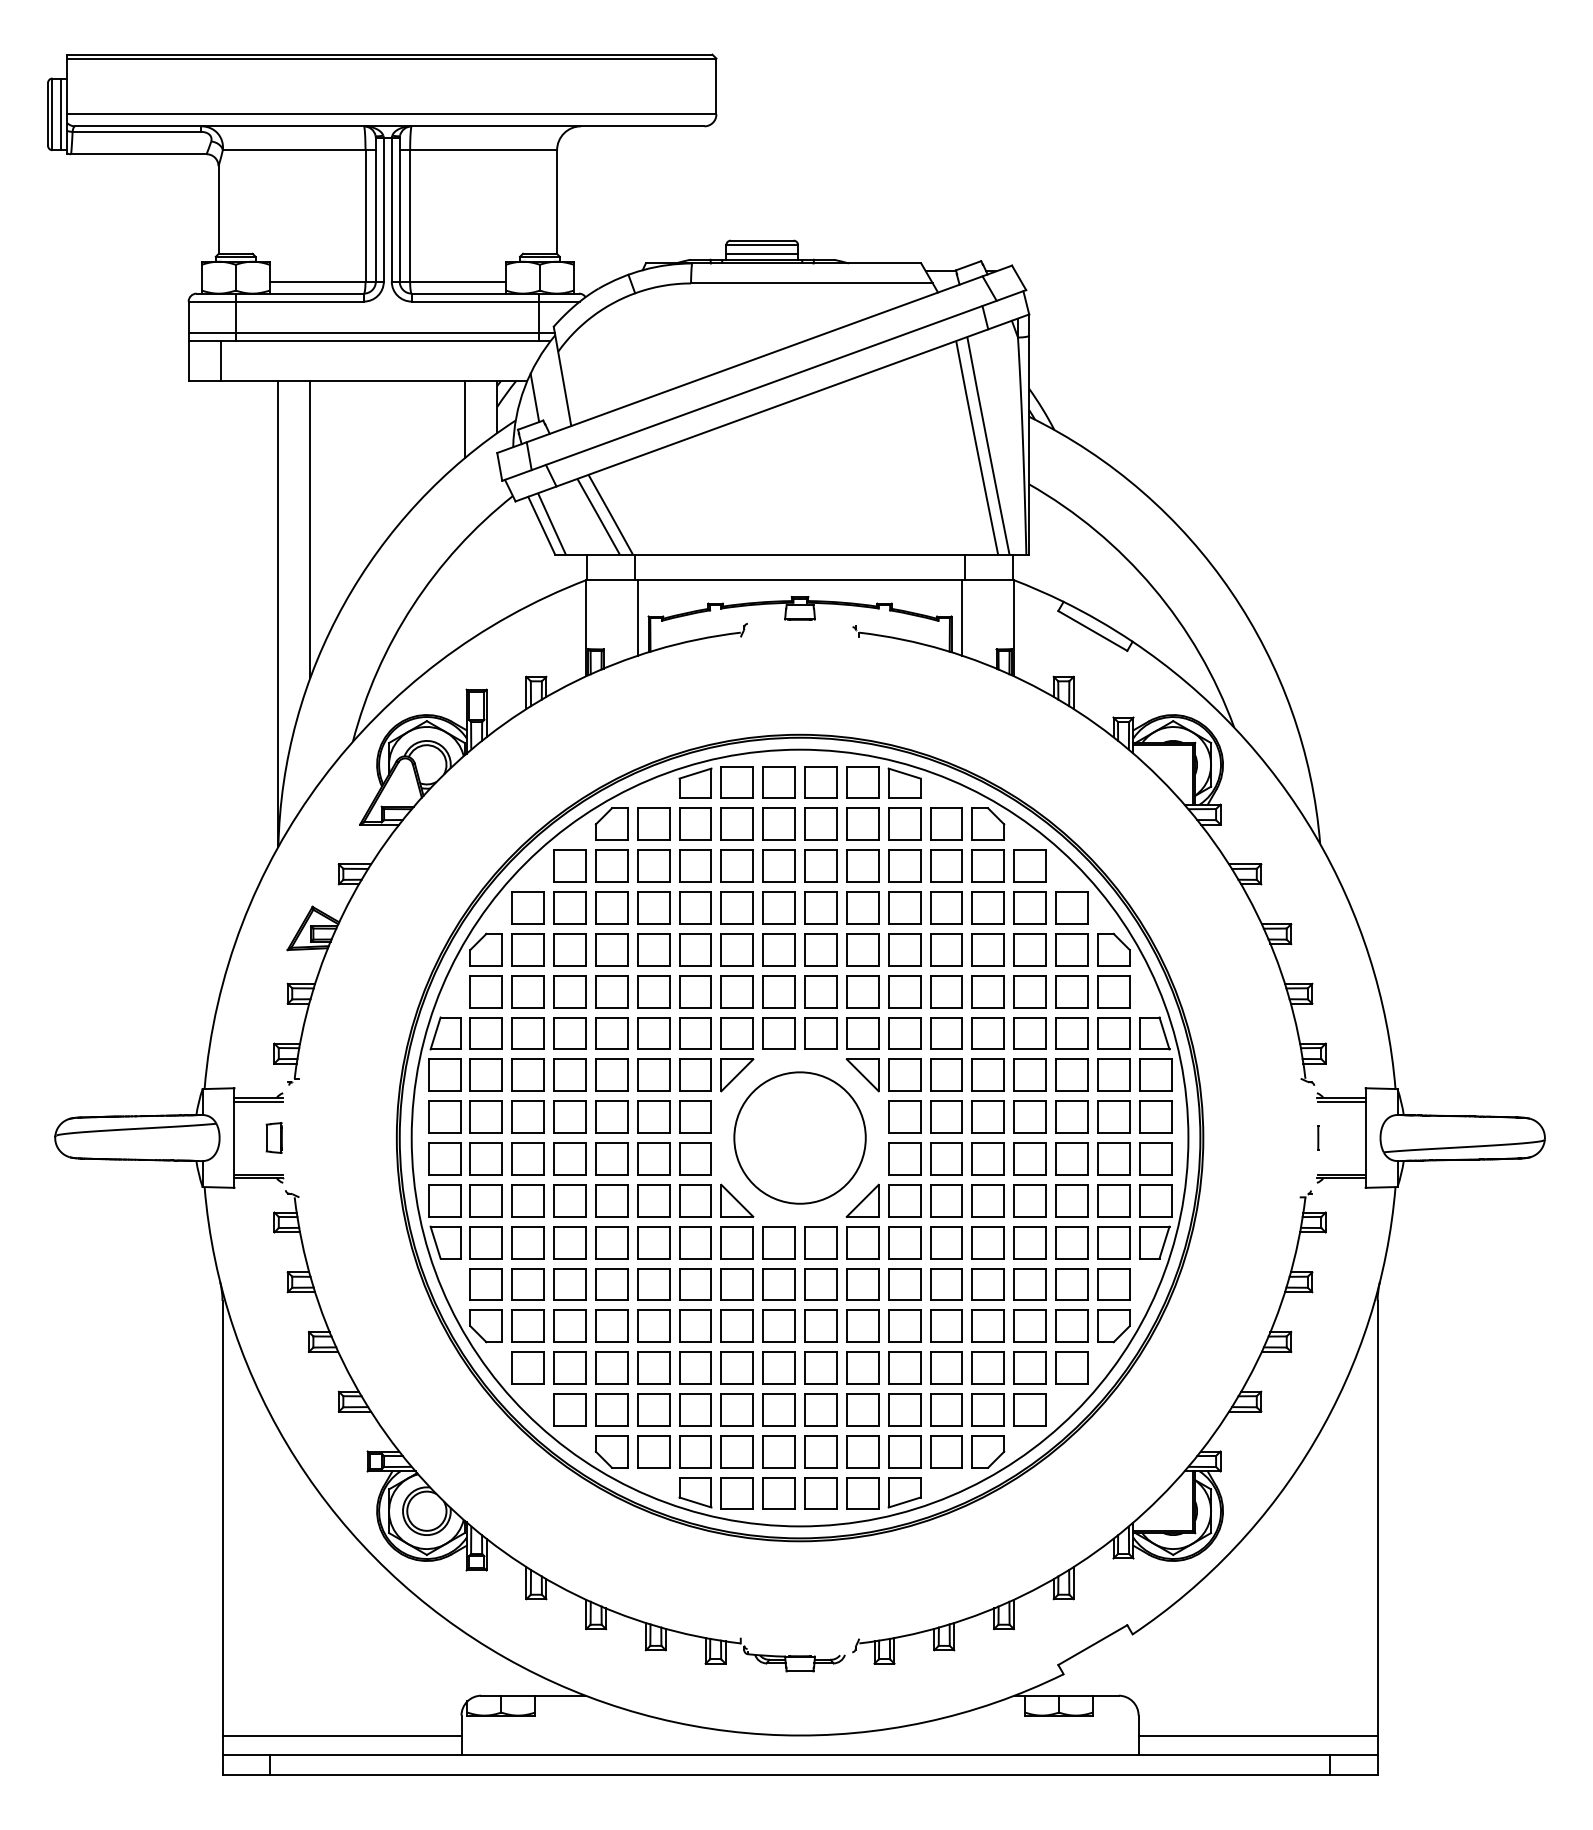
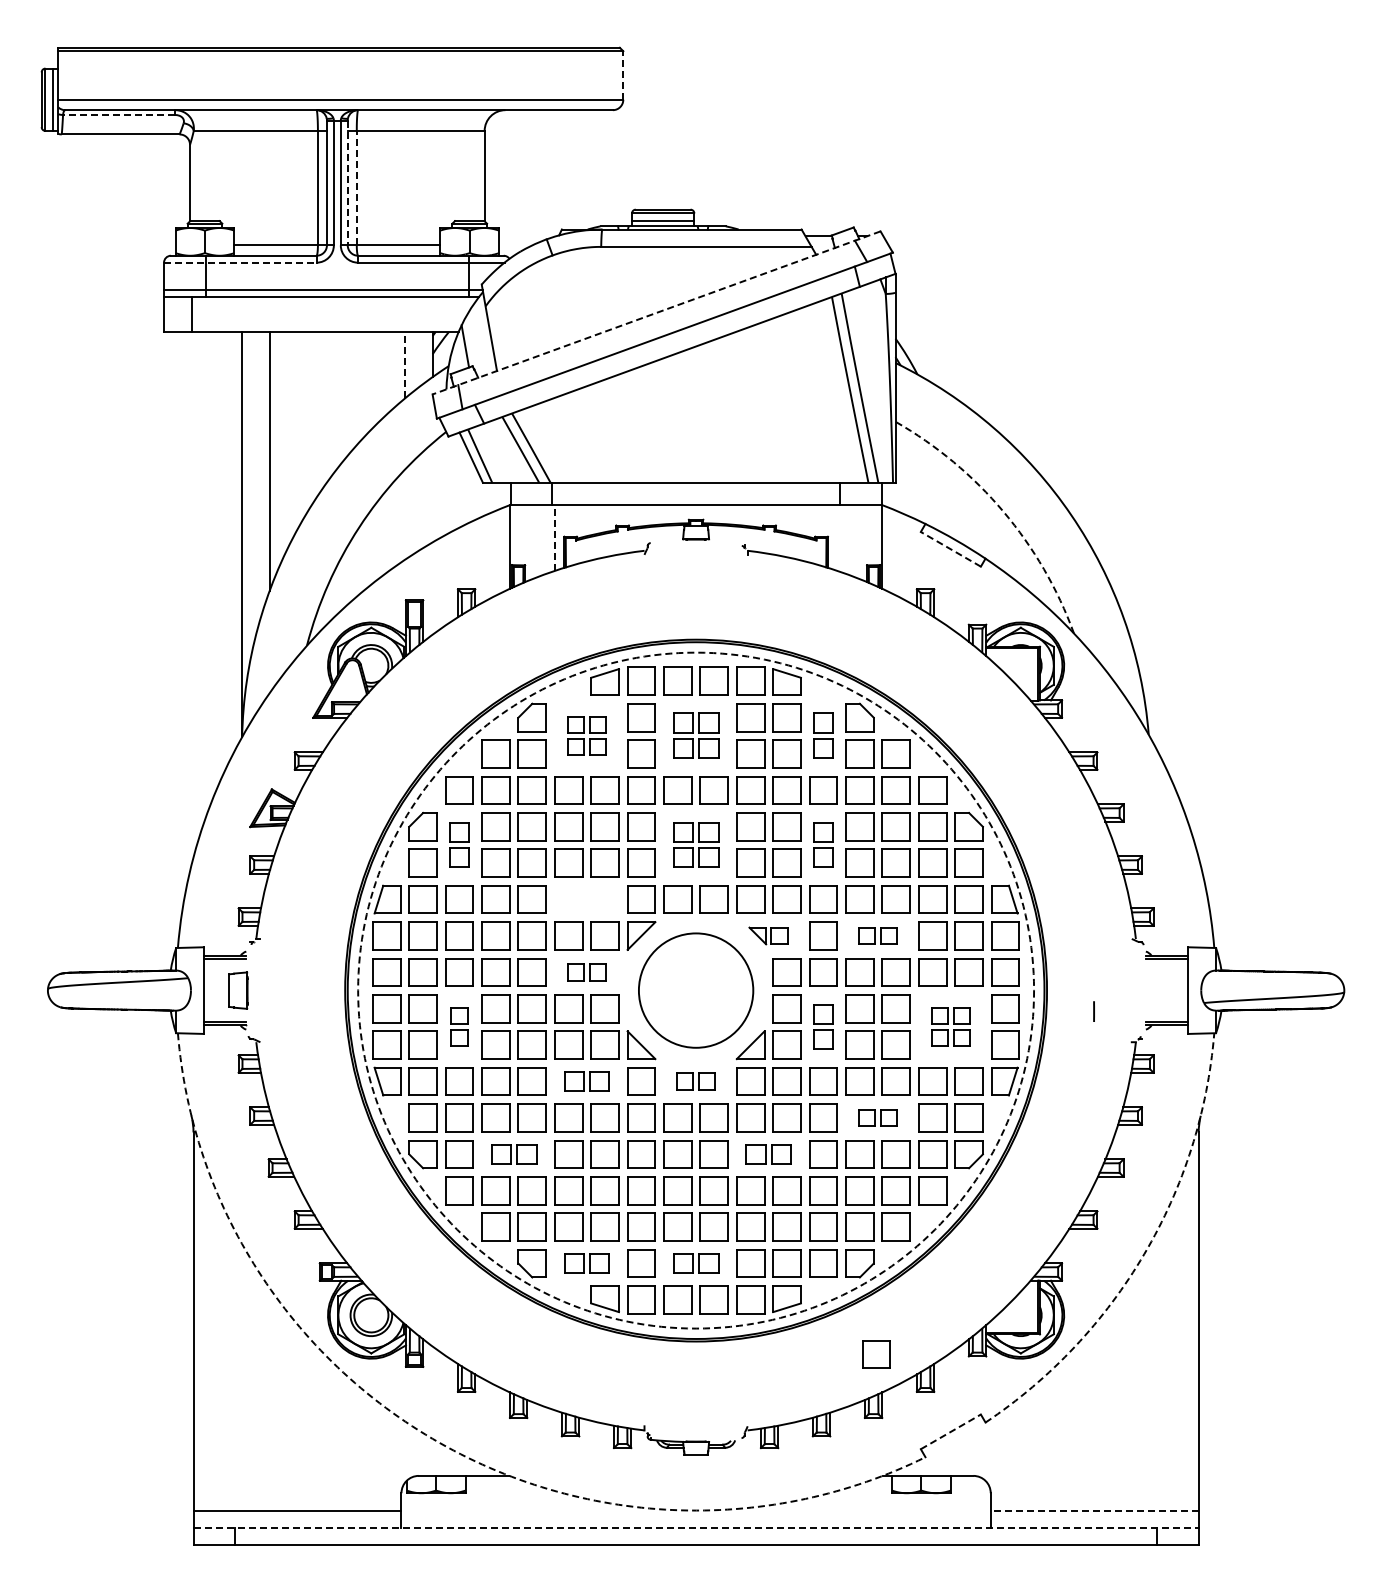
line: (716, 86) -> (623, 75), solid -> dashed
line: (136, 132) -> (118, 115), solid -> dashed
line: (399, 210) -> (347, 183), solid -> dashed
line: (409, 215) -> (356, 187), solid -> dashed
line: (276, 301) -> (240, 262), solid -> dashed
line: (754, 359) -> (656, 313), solid -> dashed
line: (464, 418) -> (404, 364), solid -> dashed
arc: (1153, 587) -> (1003, 511), solid -> dashed
line: (962, 617) -> (837, 537), removed
line: (638, 618) -> (555, 538), solid -> dashed
line: (1092, 631) -> (950, 549), solid -> dashed
part: (674, 844) -> (586, 735), size x0.6
part: (799, 844) -> (695, 735), size x0.7
part: (946, 844) -> (823, 735), size x0.7
part: (528, 970) -> (459, 844), size x0.7
part: (799, 970) -> (695, 844), size x0.7
part: (946, 970) -> (823, 844), size x0.7
part: (674, 1033) -> (586, 899), removed
part: (883, 1074) -> (768, 935), size x0.6
part: (1008, 1074) -> (877, 935), size x0.6
part: (674, 1117) -> (586, 972), size x0.6
part: (274, 1137) -> (238, 990), size x1.4
circle: (800, 1137) -> (696, 990), solid -> dashed
line: (1317, 1137) -> (1093, 1011), moved
part: (528, 1179) -> (459, 1026), size x0.6
part: (946, 1179) -> (823, 1026), size x0.7
part: (1092, 1179) -> (950, 1026), size x0.6
part: (674, 1242) -> (586, 1081), size x0.7
part: (799, 1242) -> (695, 1081), size x0.6
part: (1008, 1283) -> (877, 1117), size x0.6
part: (590, 1326) -> (513, 1154), size x0.7
part: (883, 1326) -> (768, 1154), size x0.7
arc: (1315, 1441) -> (1144, 1254), solid -> dashed
part: (674, 1451) -> (586, 1263), size x0.7
part: (799, 1451) -> (695, 1263), size x0.7
part: (1007, 1556) -> (876, 1354), added
line: (1092, 1644) -> (950, 1431), solid -> dashed
arc: (505, 1657) -> (439, 1442), solid -> dashed
line: (1257, 1735) -> (1094, 1510), solid -> dashed
line: (800, 1754) -> (696, 1527), solid -> dashed

